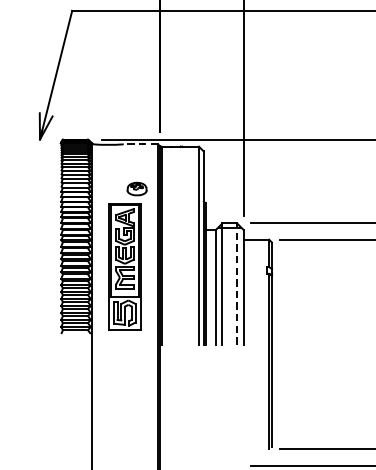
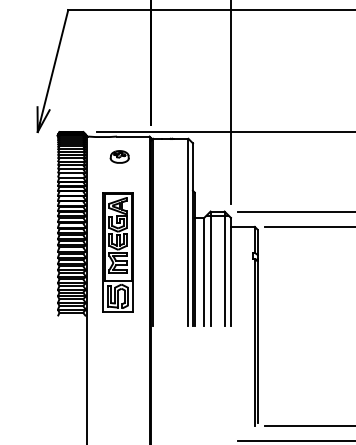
line: (139, 144) -> (132, 136), dashed -> solid
part: (136, 188) -> (119, 156), moved
line: (237, 283) -> (224, 268), dashed -> solid

